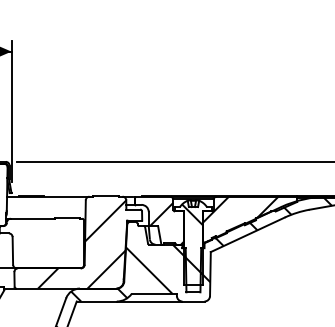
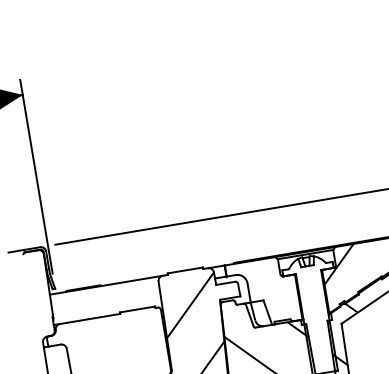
hatch: (166, 223) -> (274, 294), removed
hatch: (192, 239) -> (313, 310), removed

